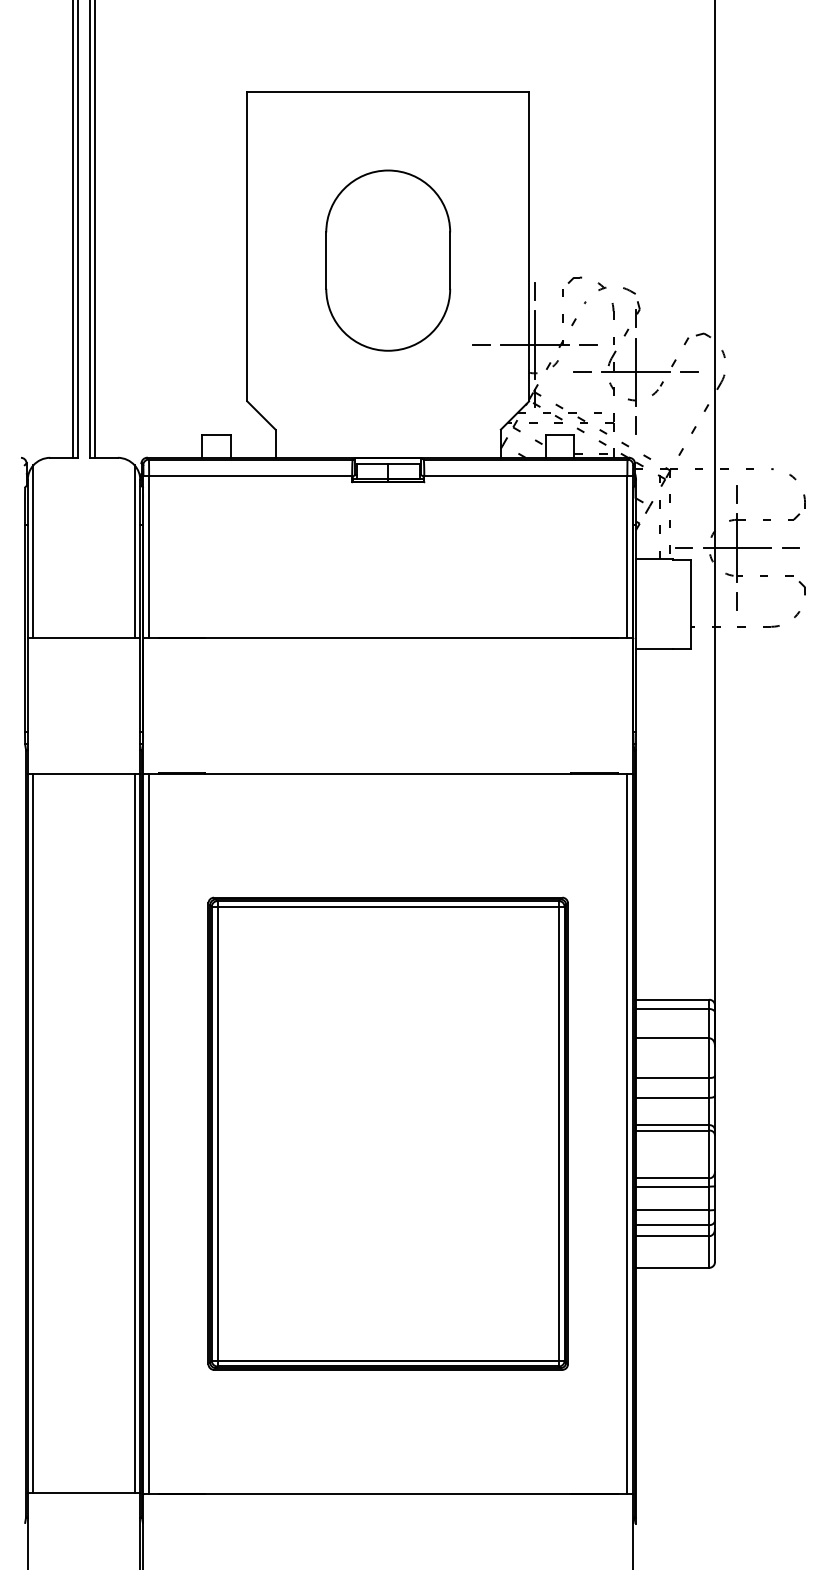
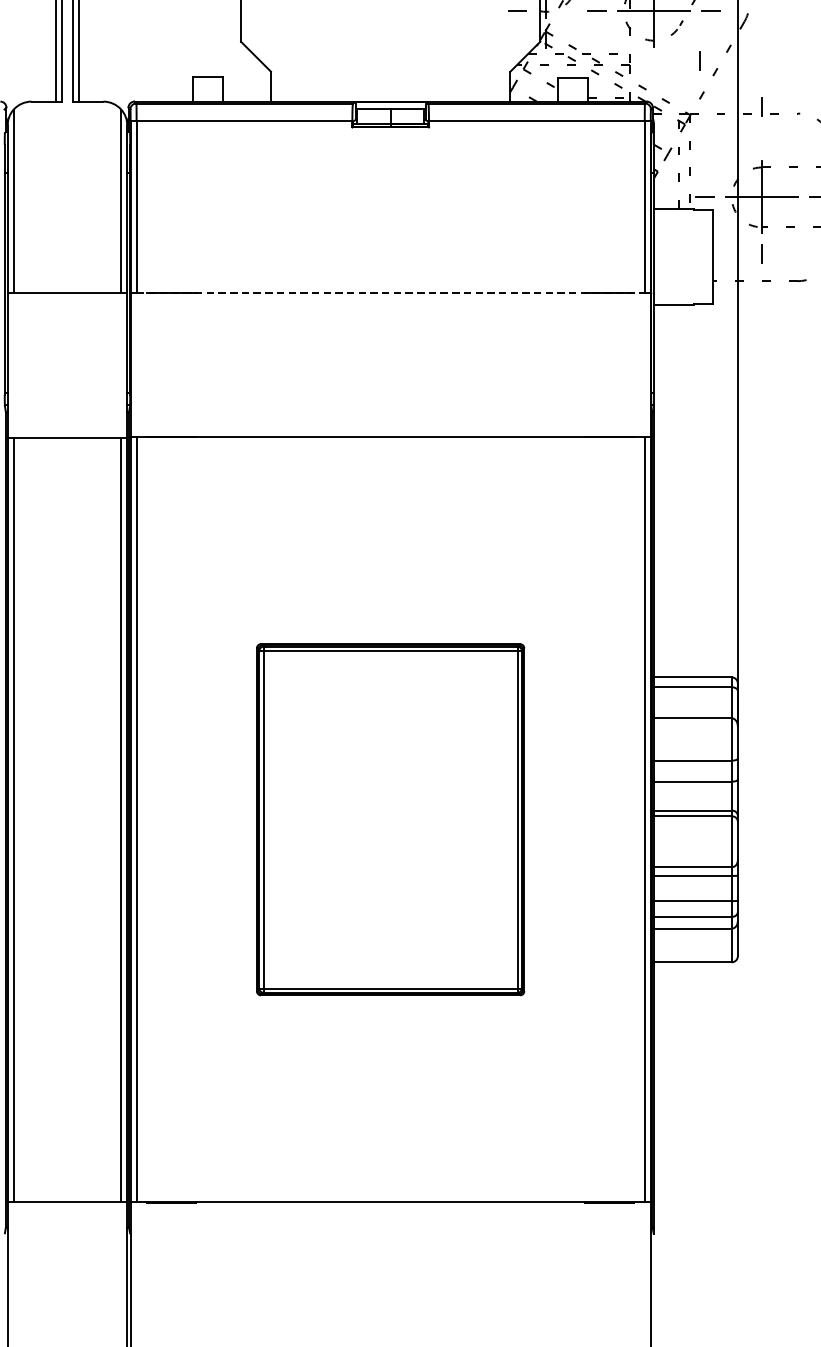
line: (507, 371) -> (517, 9), added
line: (635, 425) -> (699, 60), moved
line: (736, 494) -> (760, 106), moved
line: (388, 637) -> (390, 292), solid -> dashed
part: (387, 1133) -> (389, 819), size x0.7

